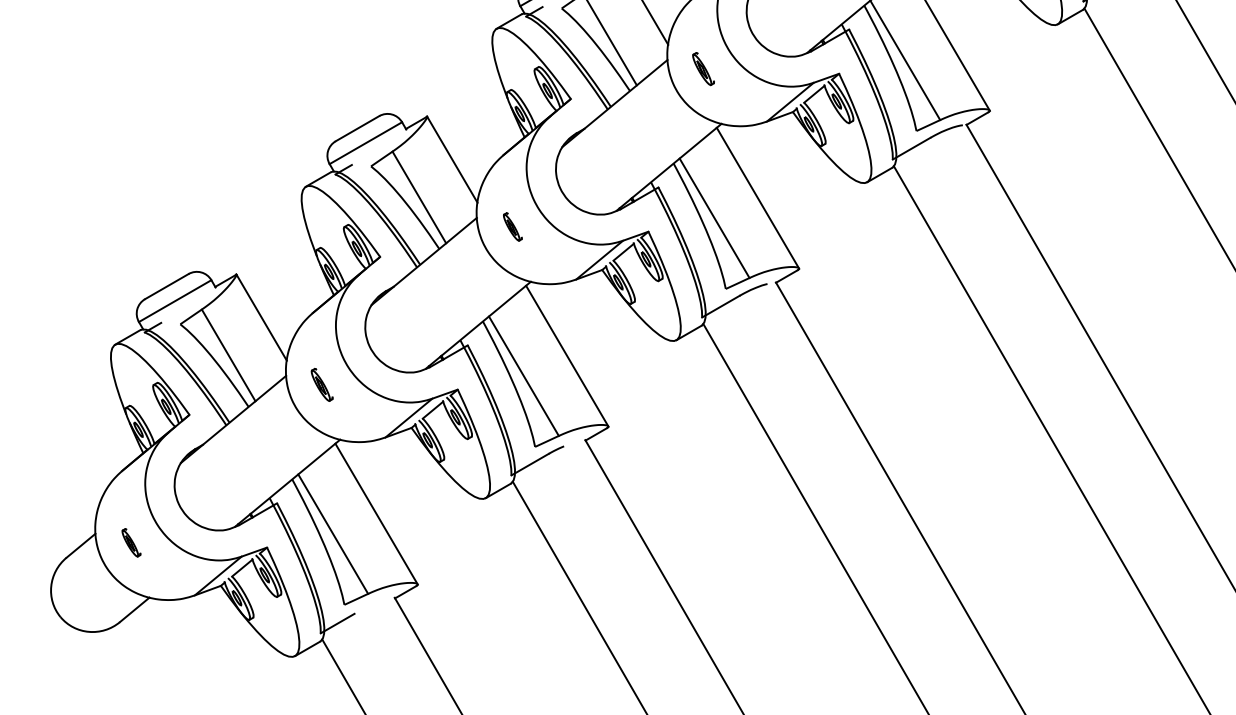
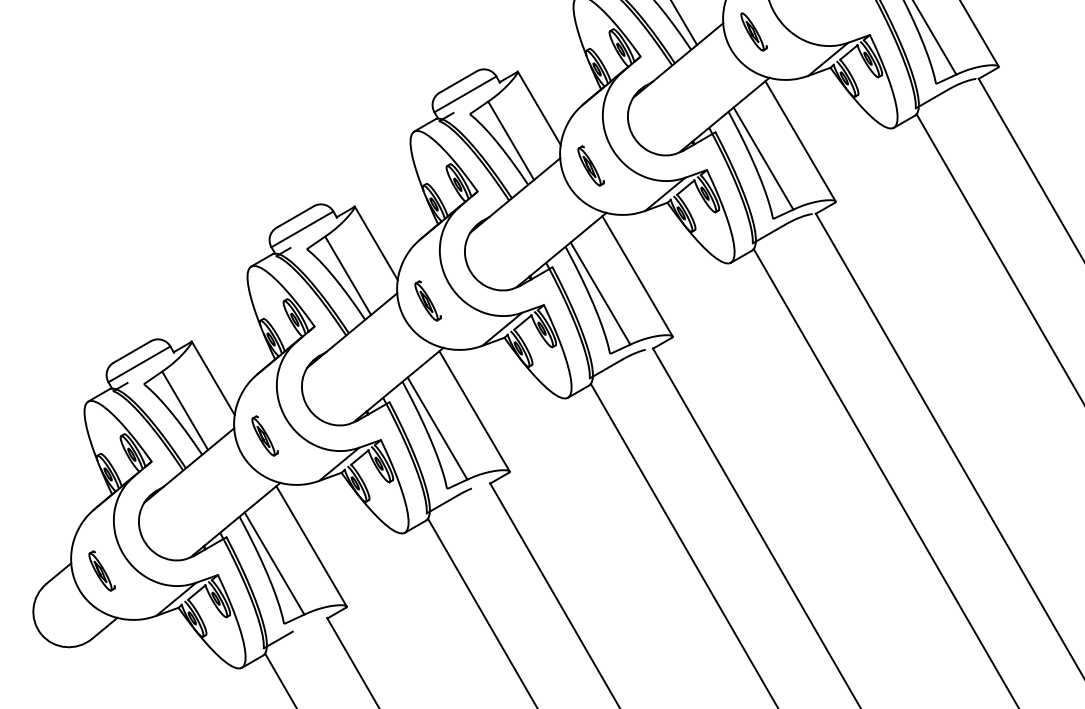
part: (702, 68) -> (590, 165), size x1.43
part: (512, 226) -> (427, 300), size x1.67
part: (321, 384) -> (264, 435), size x1.43
part: (130, 542) -> (101, 570), size x1.67

